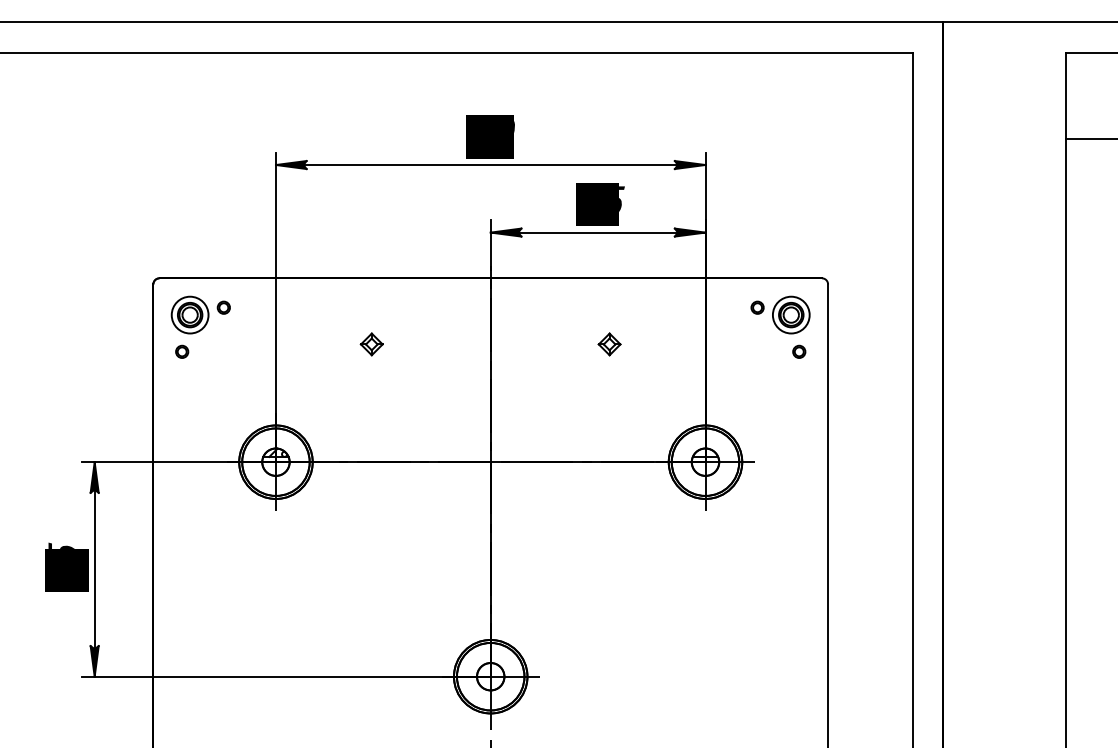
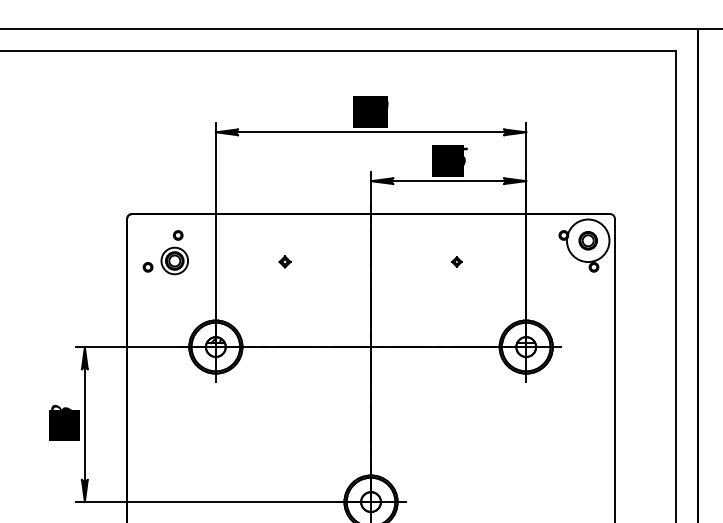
part: (189, 314) -> (174, 260), moved
circle: (790, 314) -> (587, 240), size x1.6
part: (371, 344) -> (284, 262), size x0.7
part: (609, 344) -> (456, 262), size x0.6
text: (62, 545) -> (61, 407), 35 -> 48

